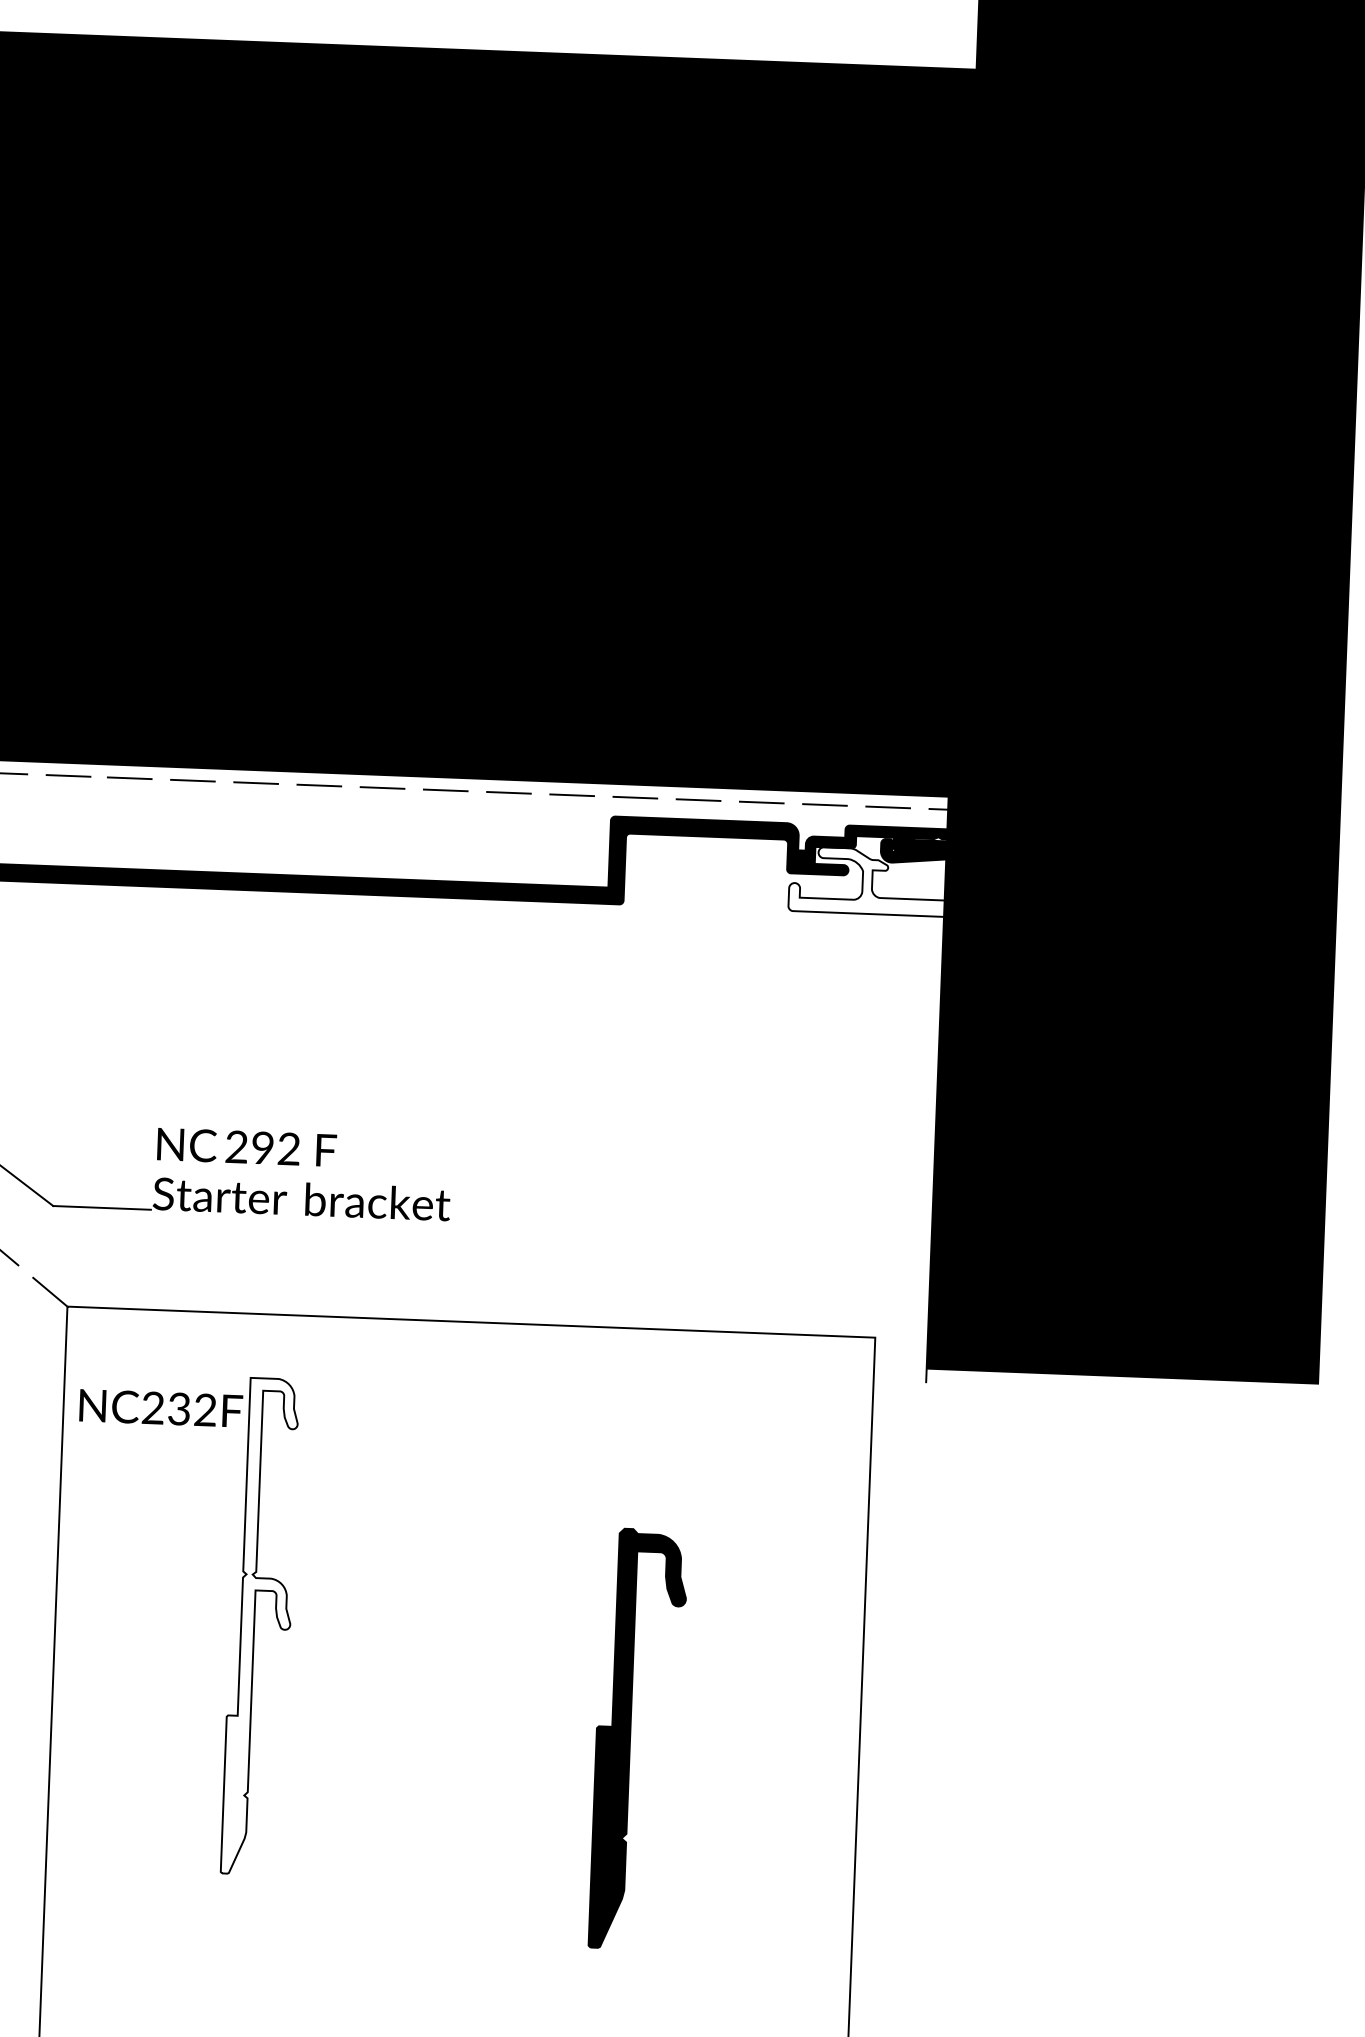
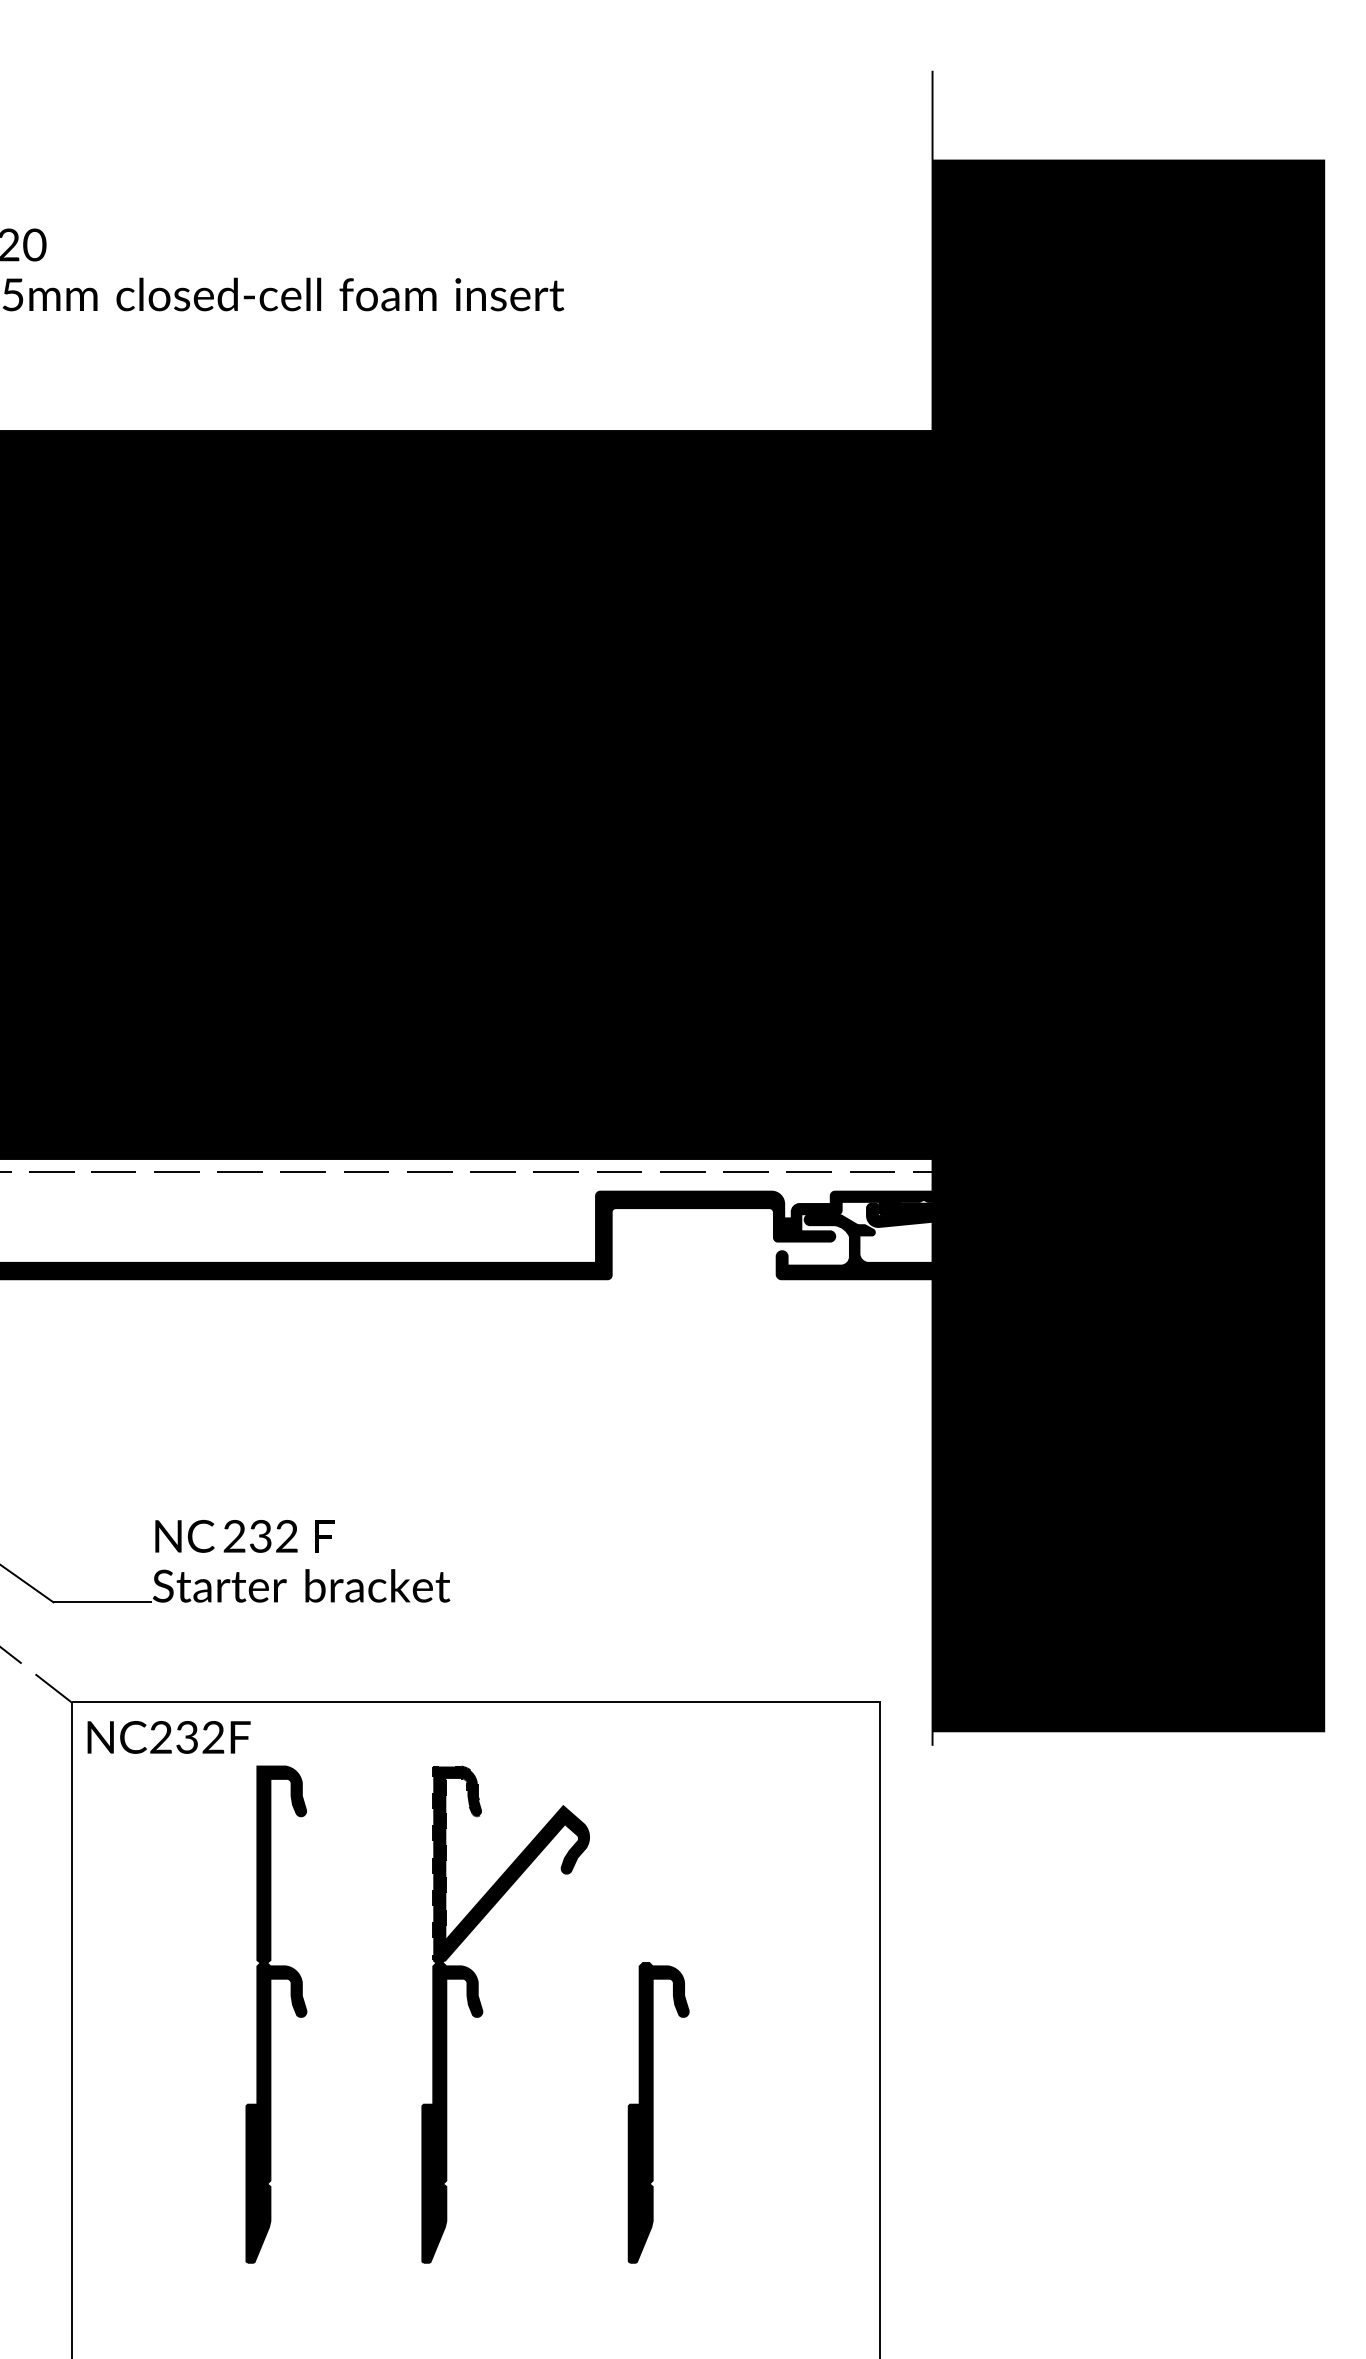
fill: (983, 885) -> (970, 1246), added
text: (262, 1148) -> (260, 1536), 292 -> 232
text: (160, 1408) -> (168, 1737), moved
fill: (260, 1626) -> (276, 2014), added
part: (467, 1632) -> (483, 2012), added
part: (638, 1739) -> (658, 2112), size x0.71

